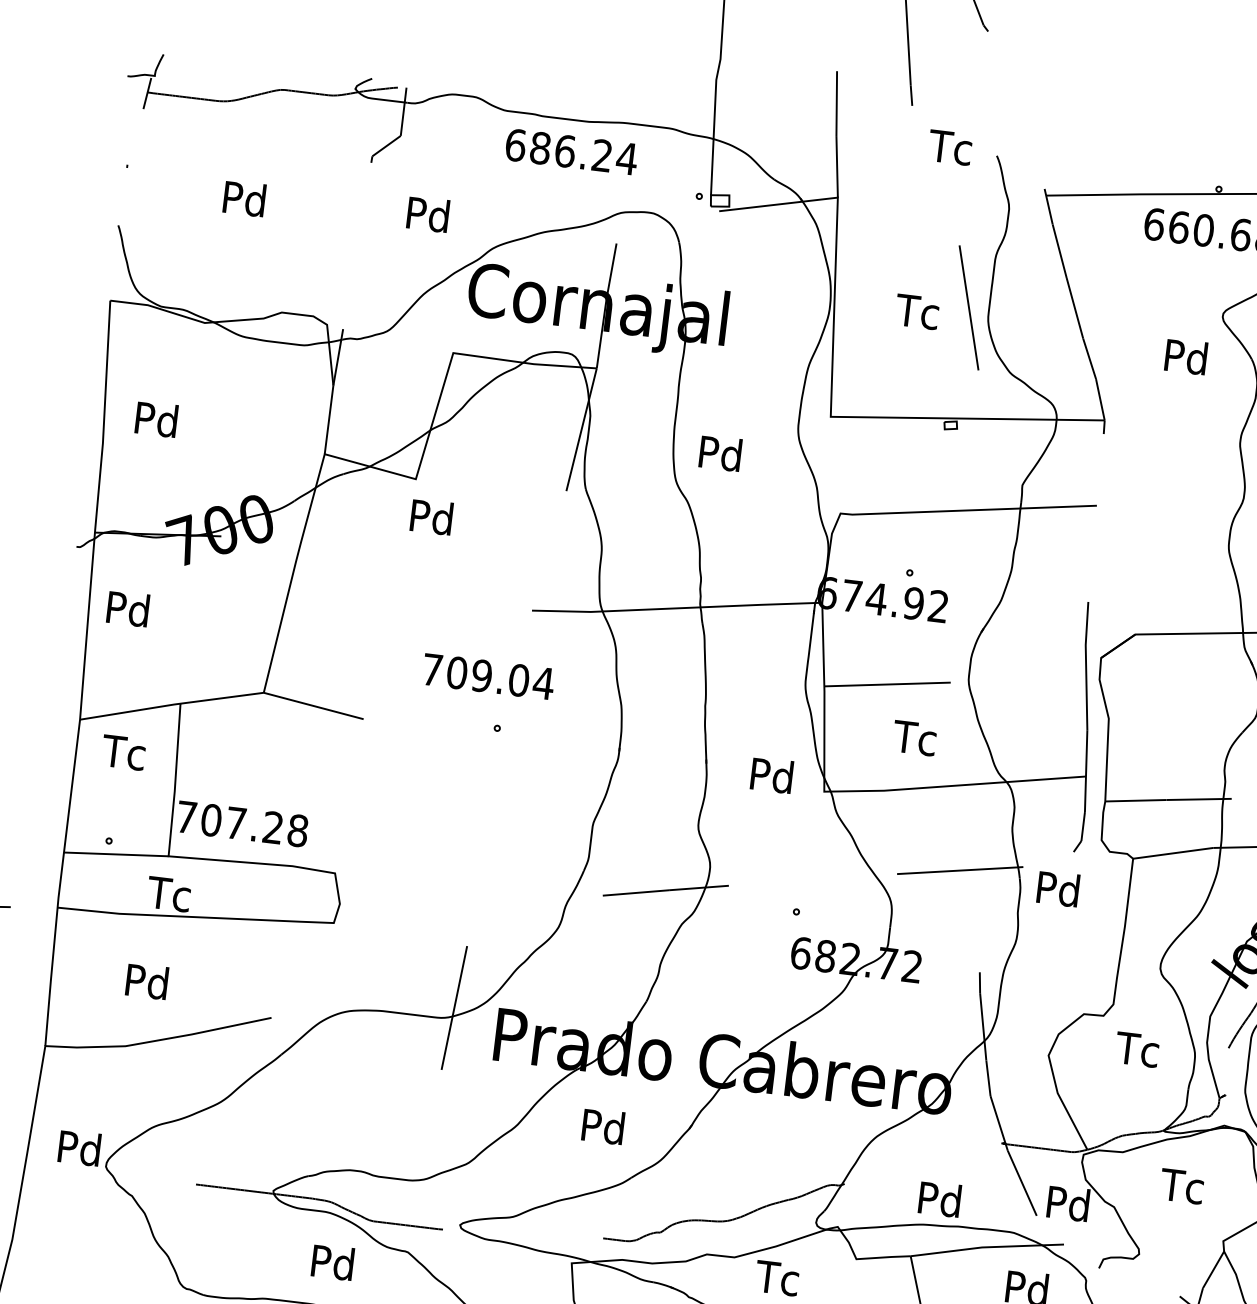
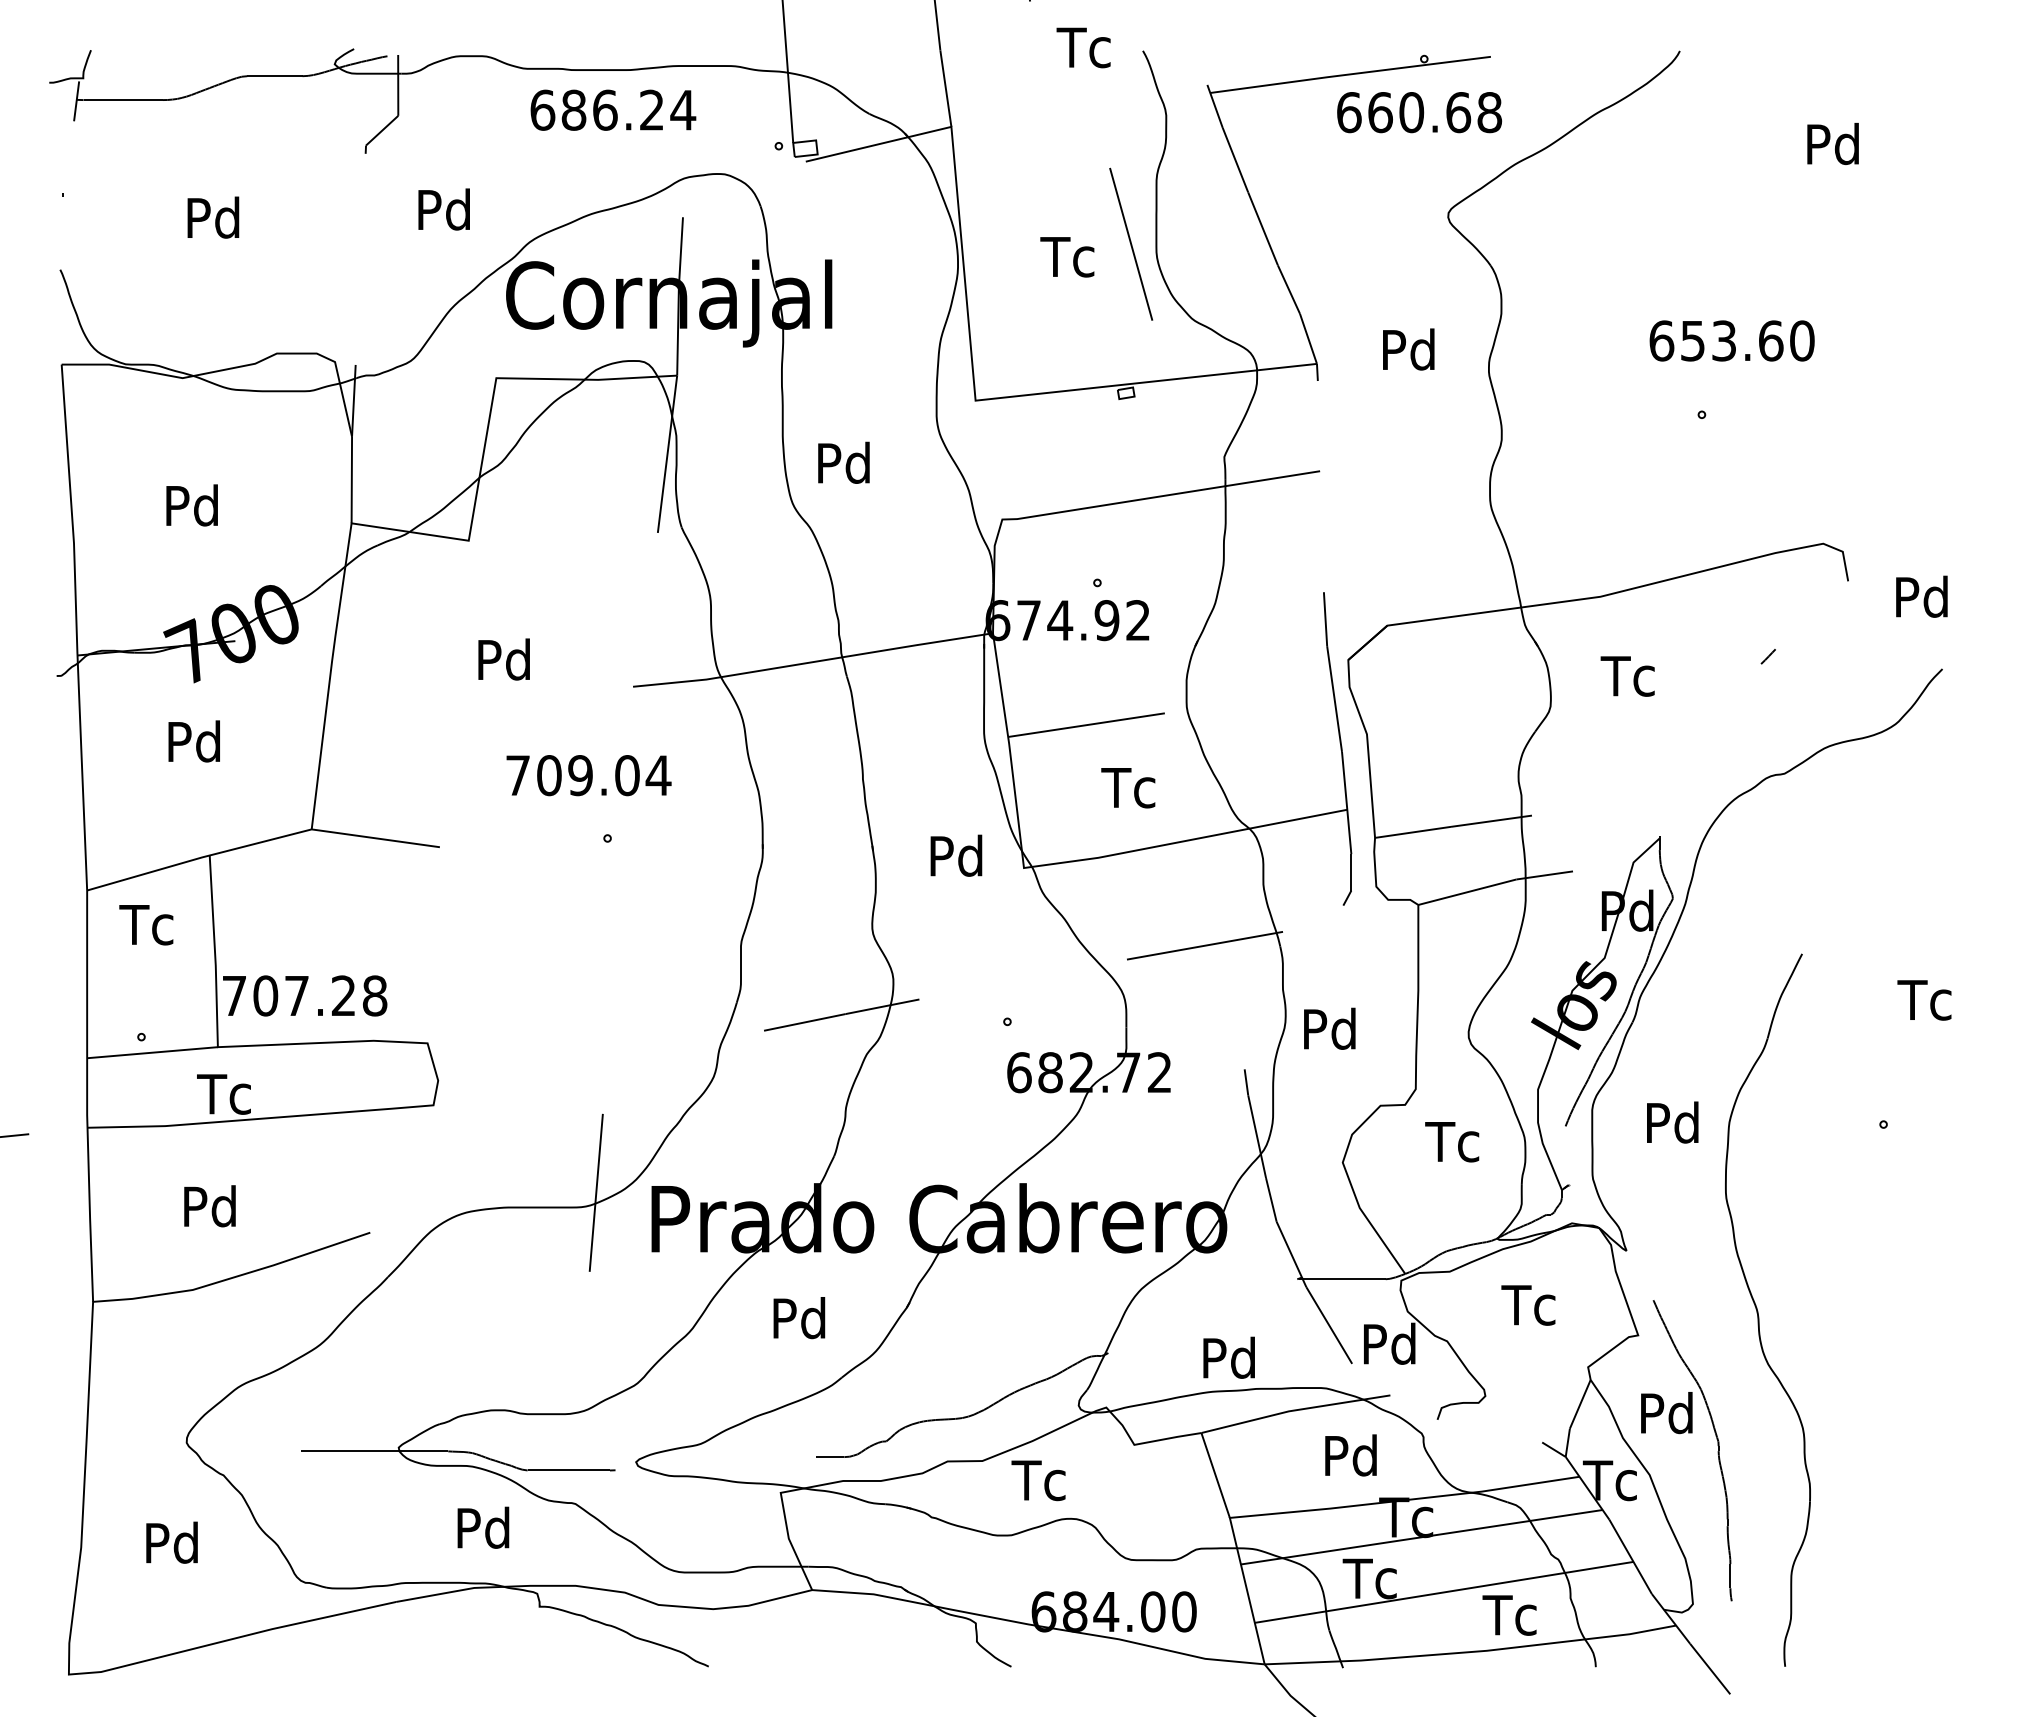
text: (1185, 356) -> (1408, 349), moved
text: (156, 419) -> (191, 505), moved
text: (431, 517) -> (503, 659), moved
text: (127, 608) -> (193, 741), moved
text: (1058, 888) -> (1329, 1028), moved
text: (79, 1147) -> (171, 1542), moved

